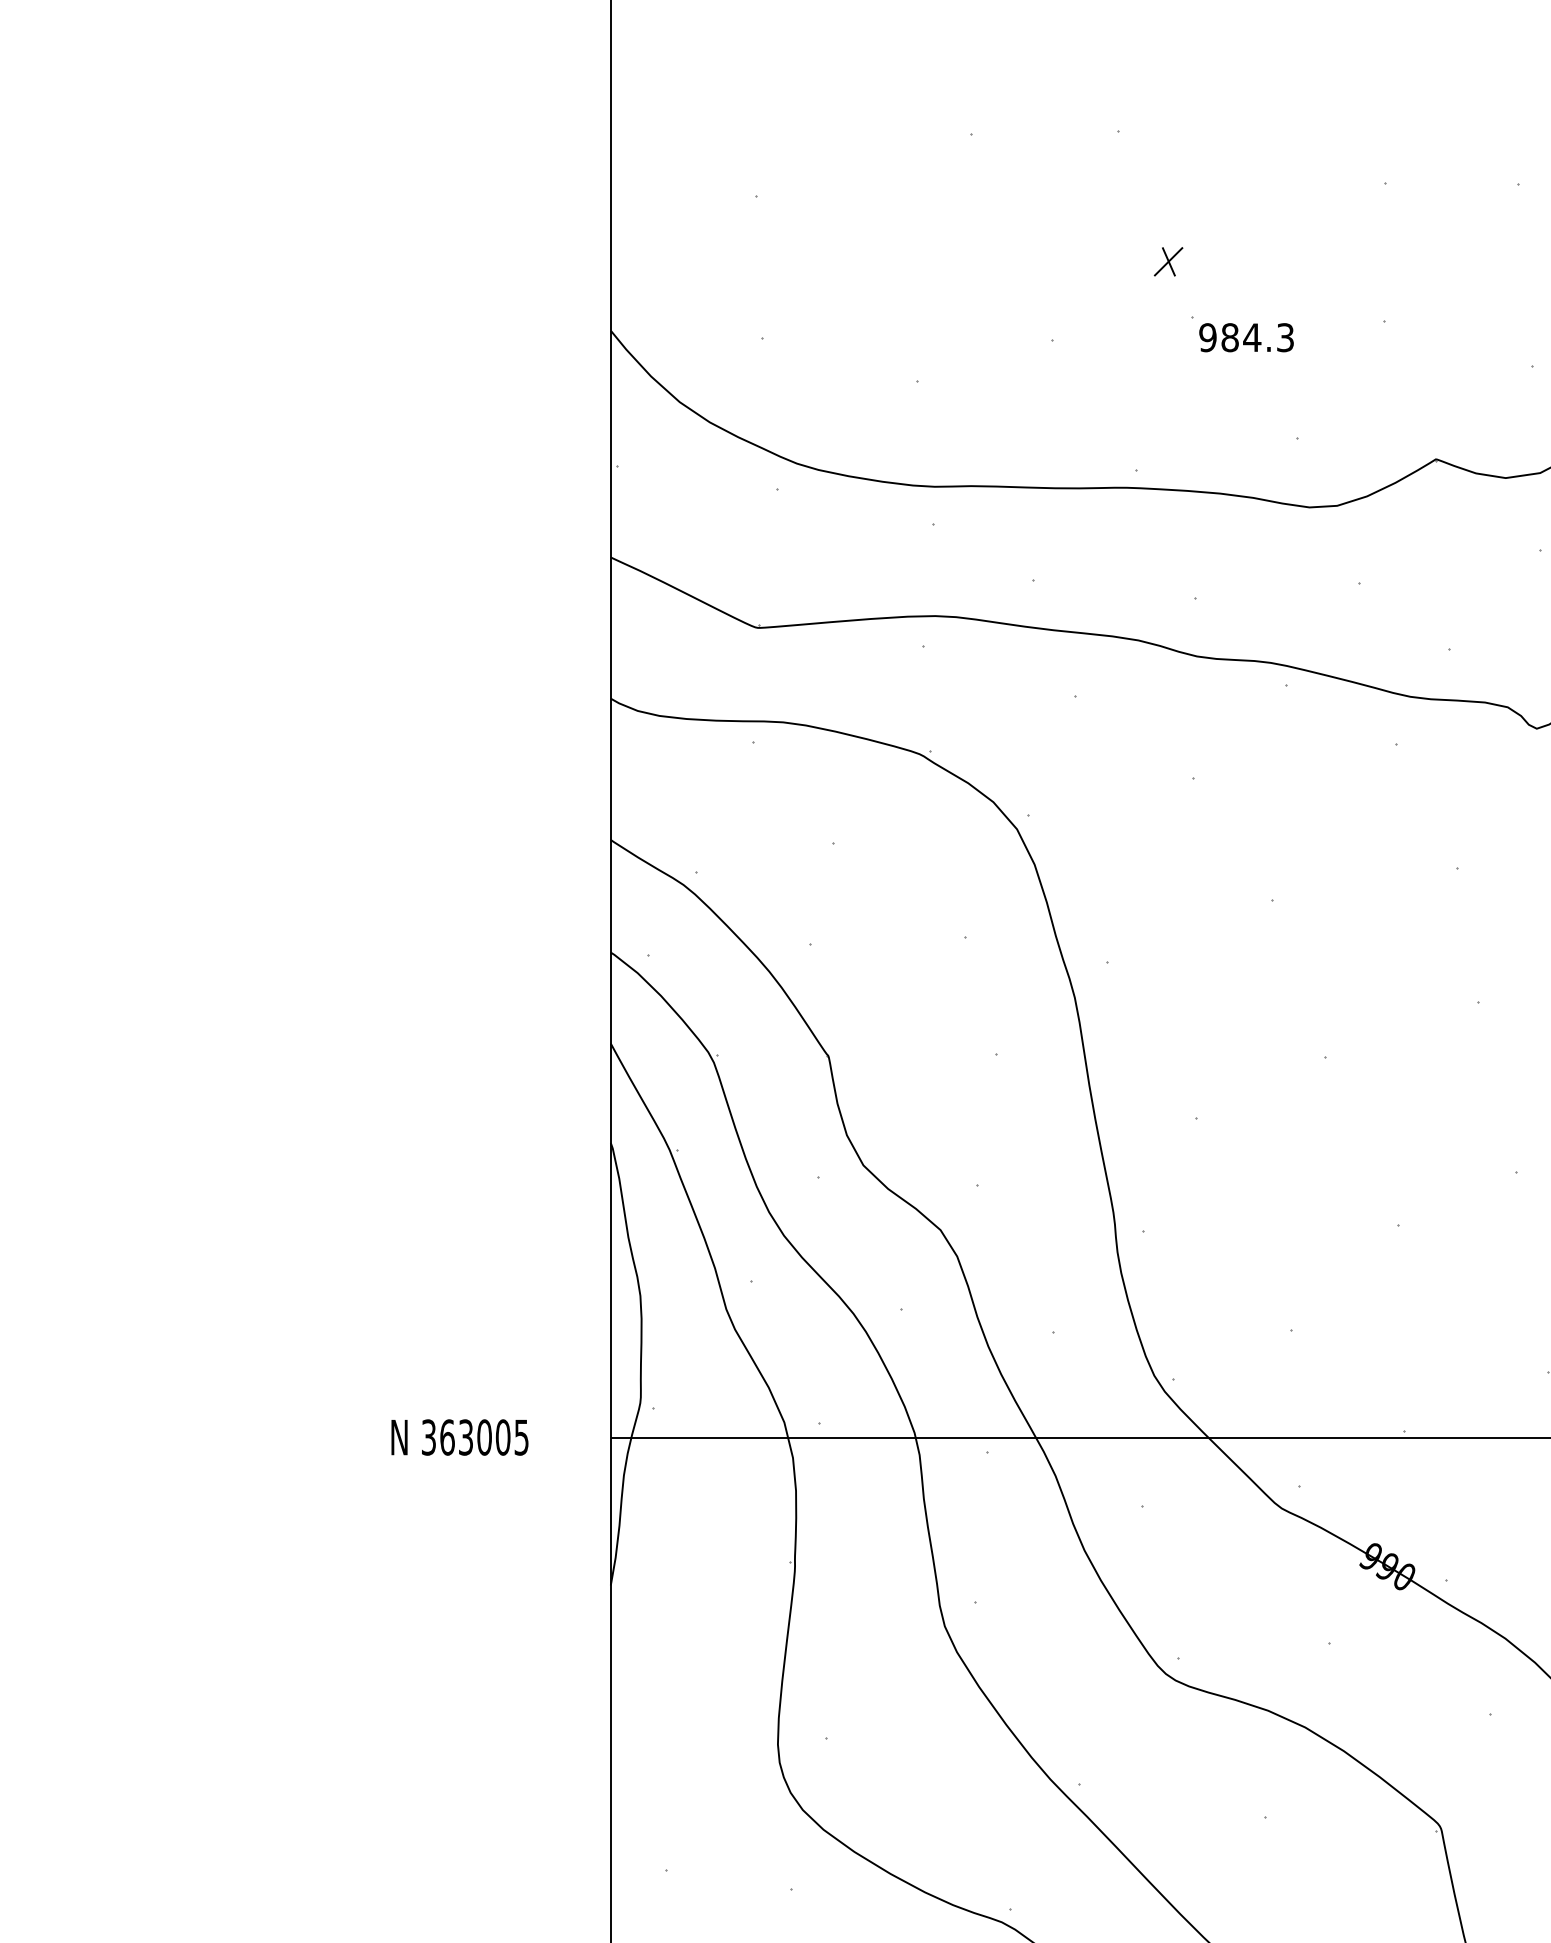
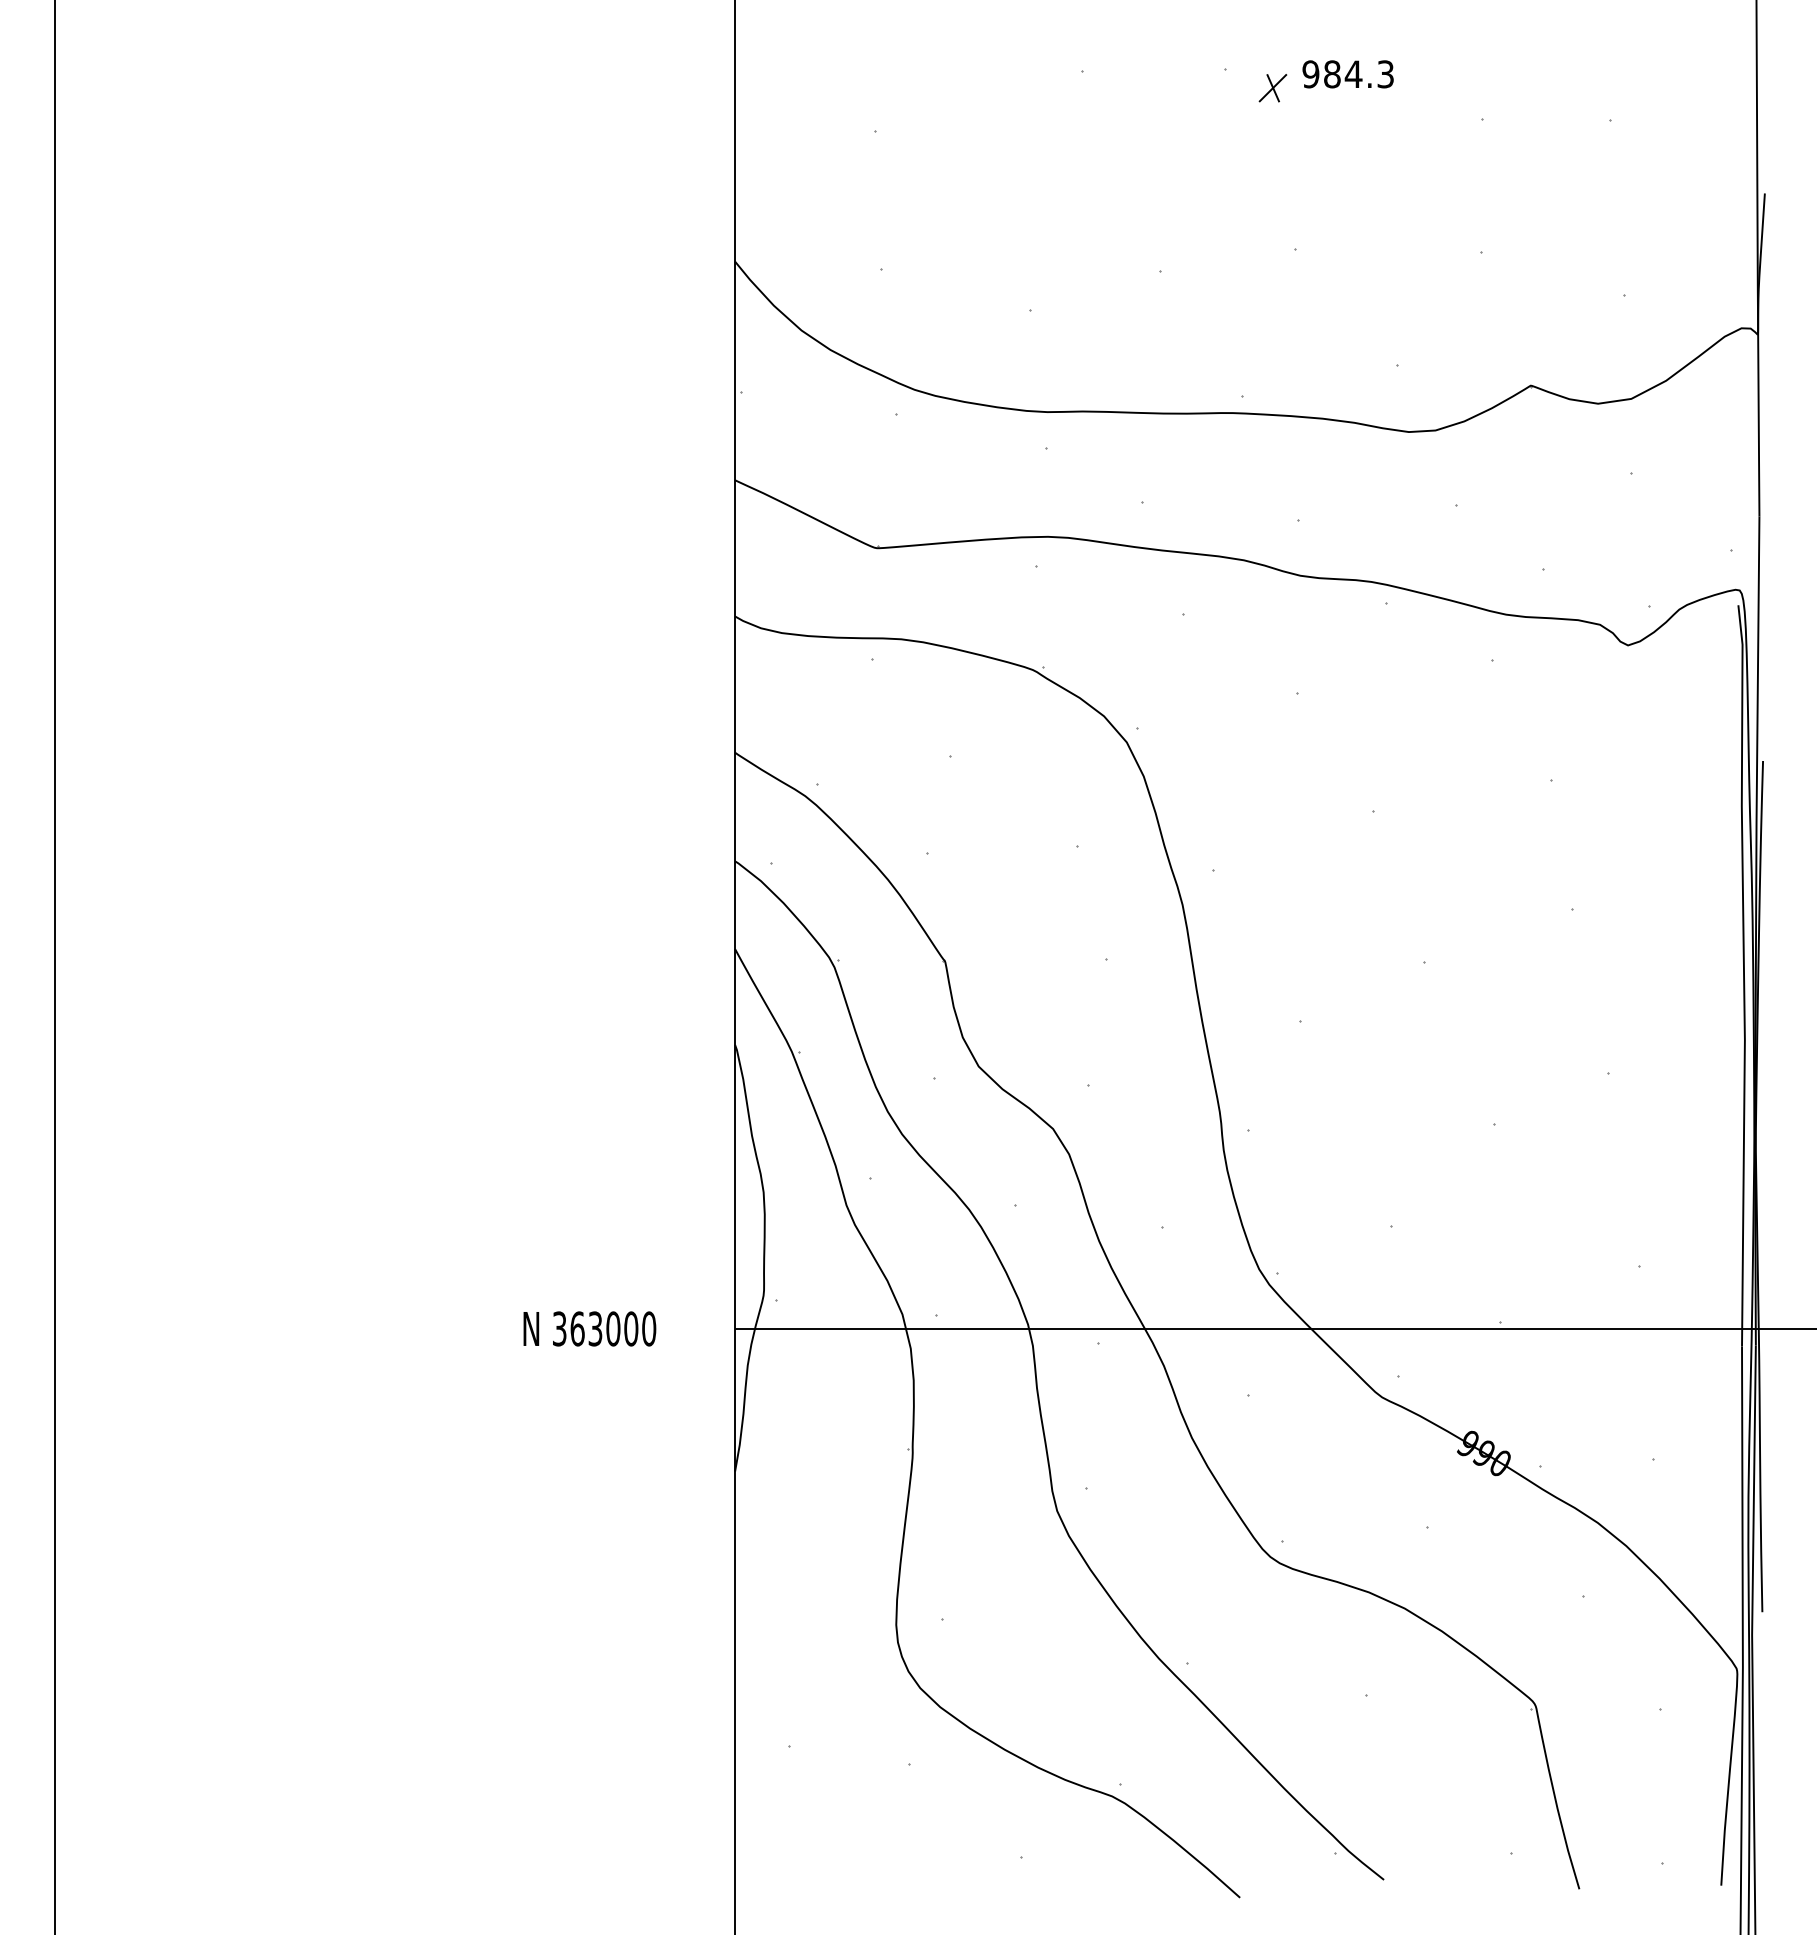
part: (1168, 262) -> (1272, 88), moved
text: (1245, 337) -> (1347, 74), moved
text: (522, 1437) -> (649, 1328), 363005 -> 363000

